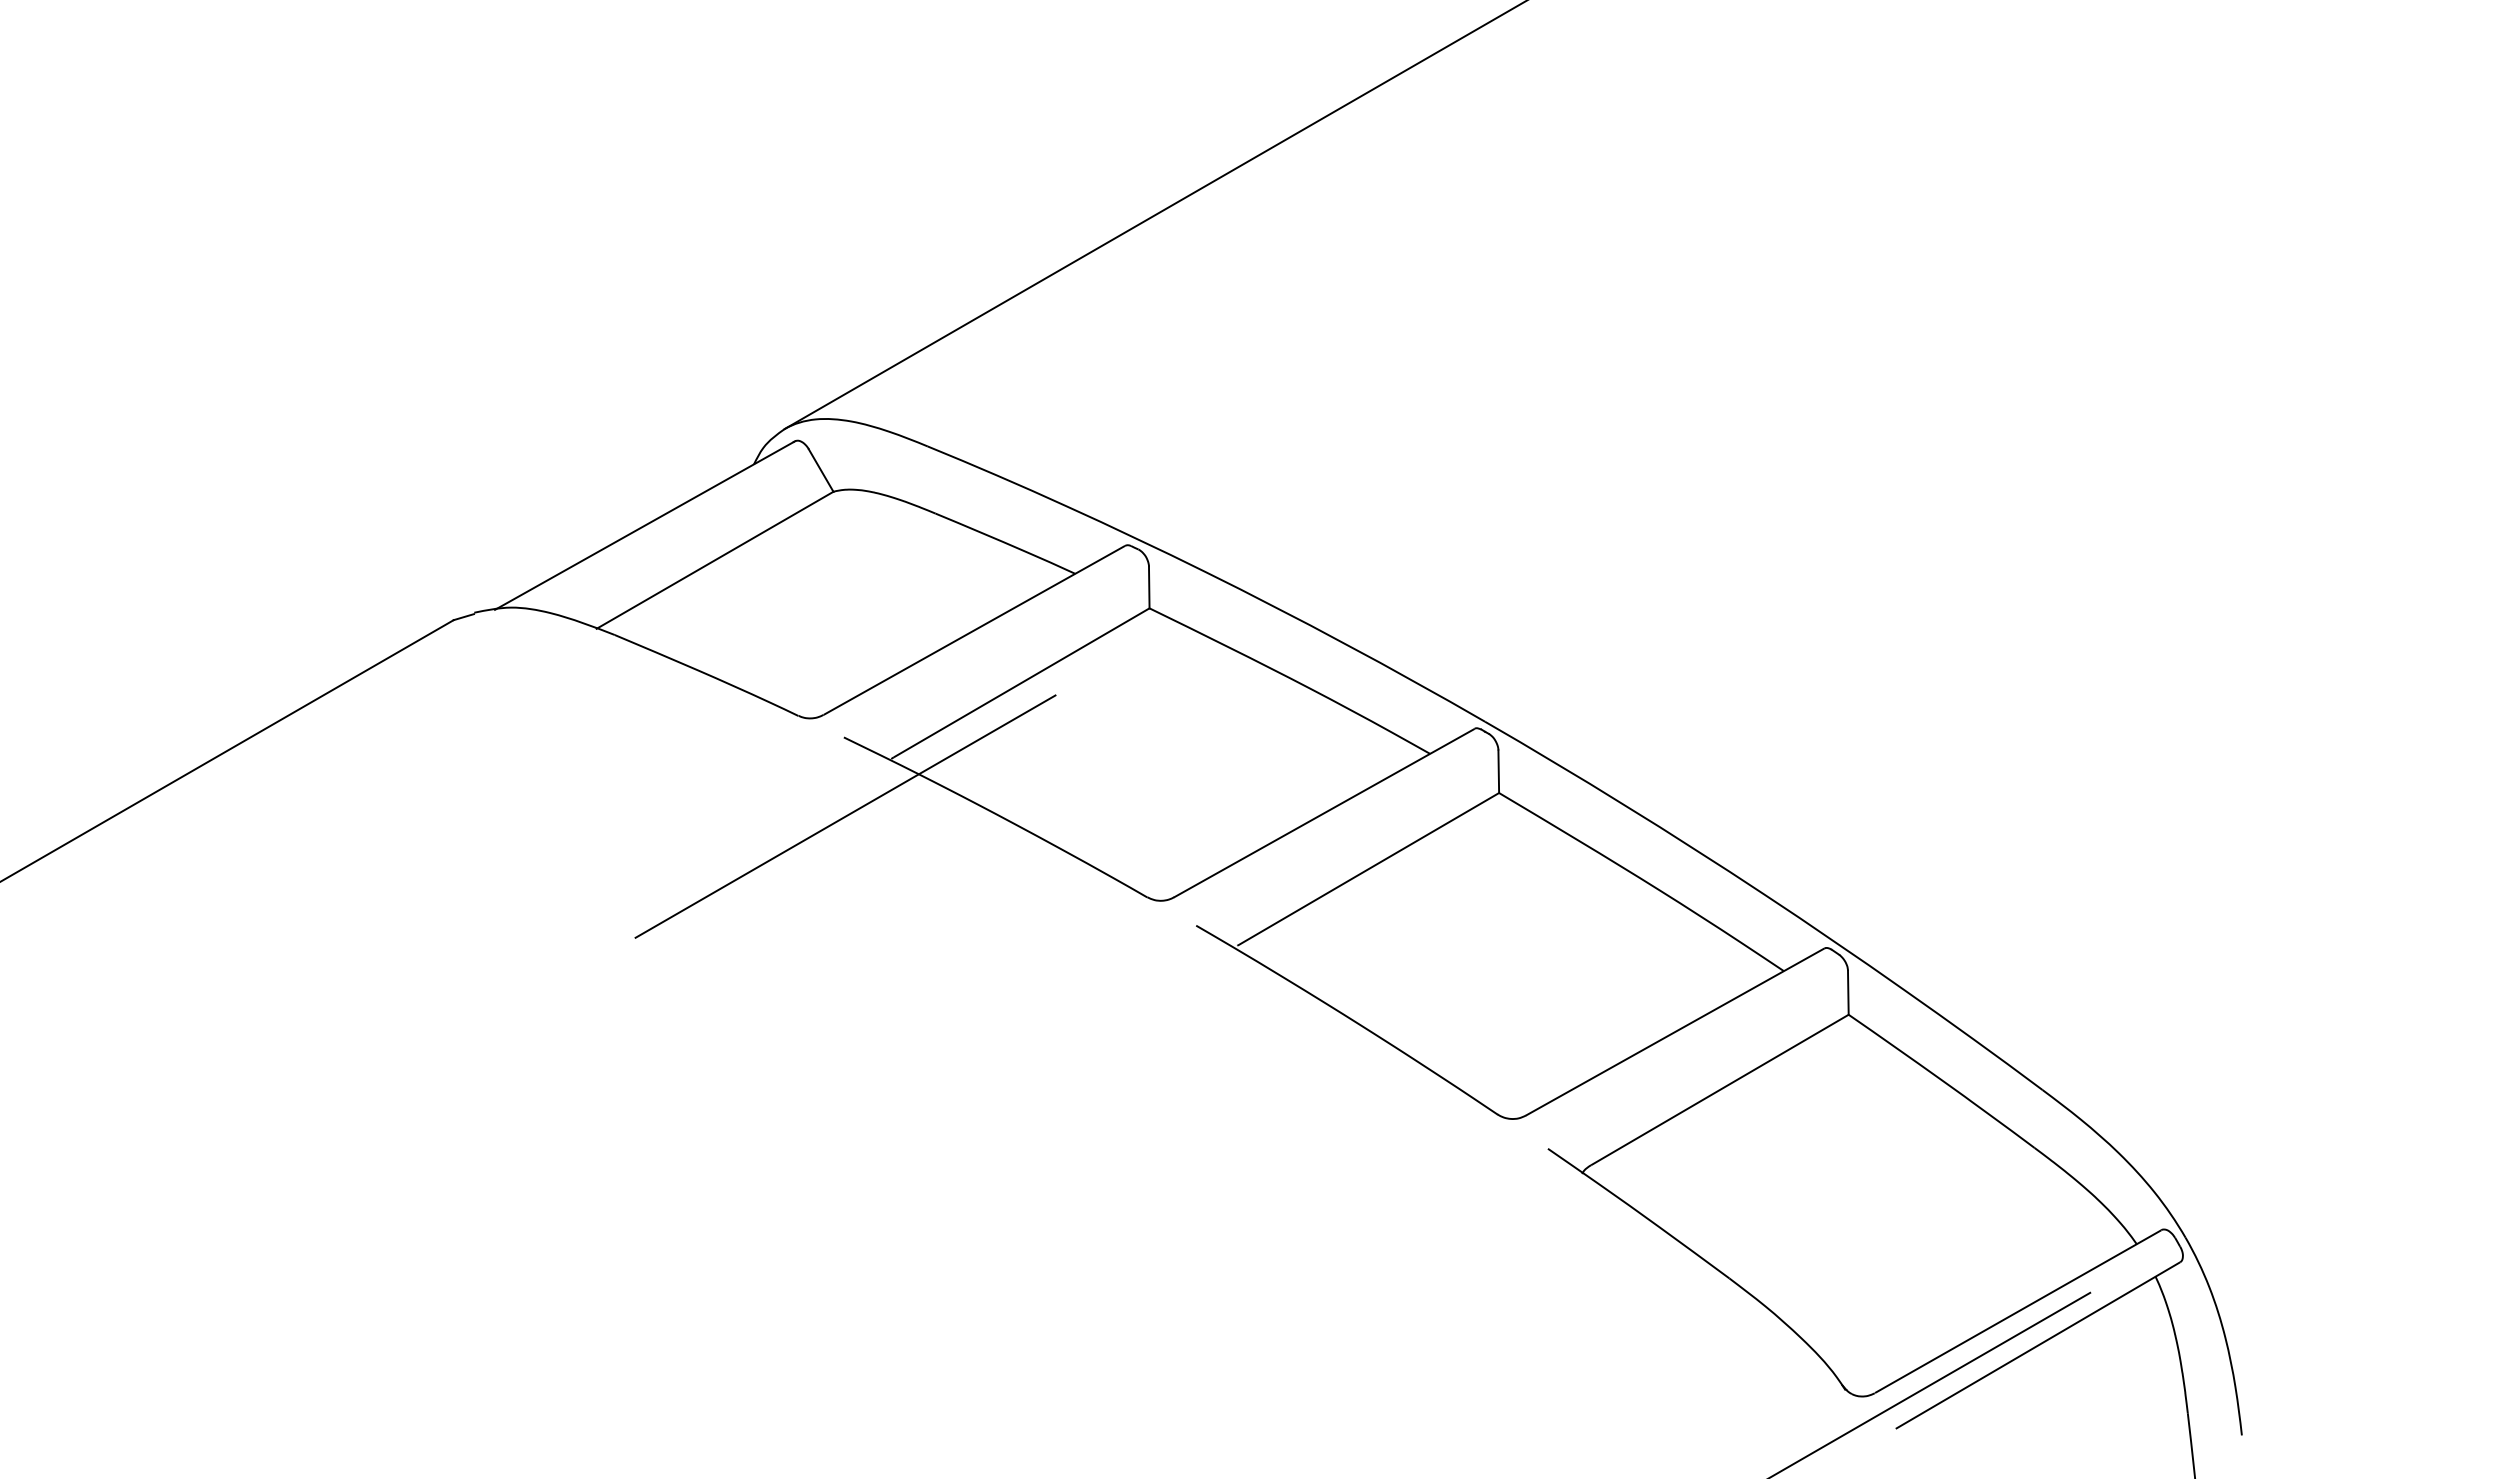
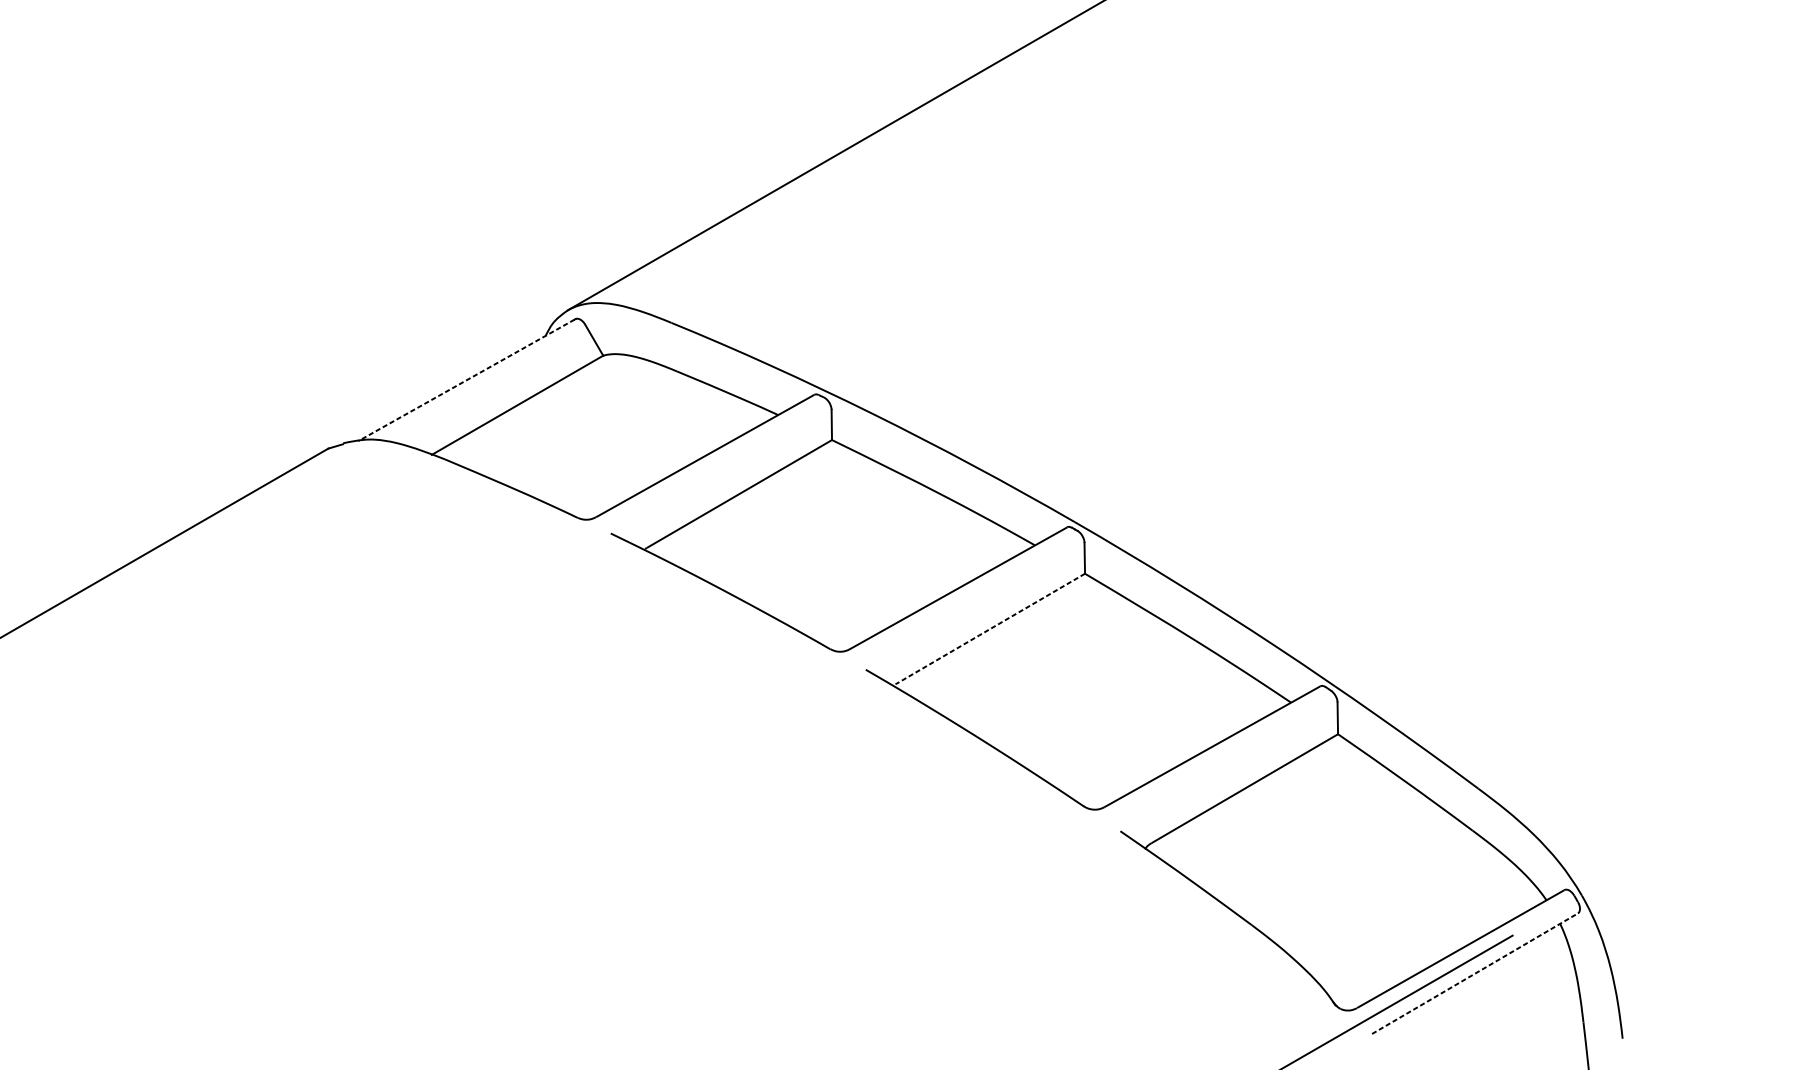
line: (644, 526) -> (466, 380), solid -> dashed
line: (845, 816) -> (611, 590), removed
line: (1367, 869) -> (989, 629), solid -> dashed
line: (2038, 1345) -> (1475, 973), solid -> dashed

